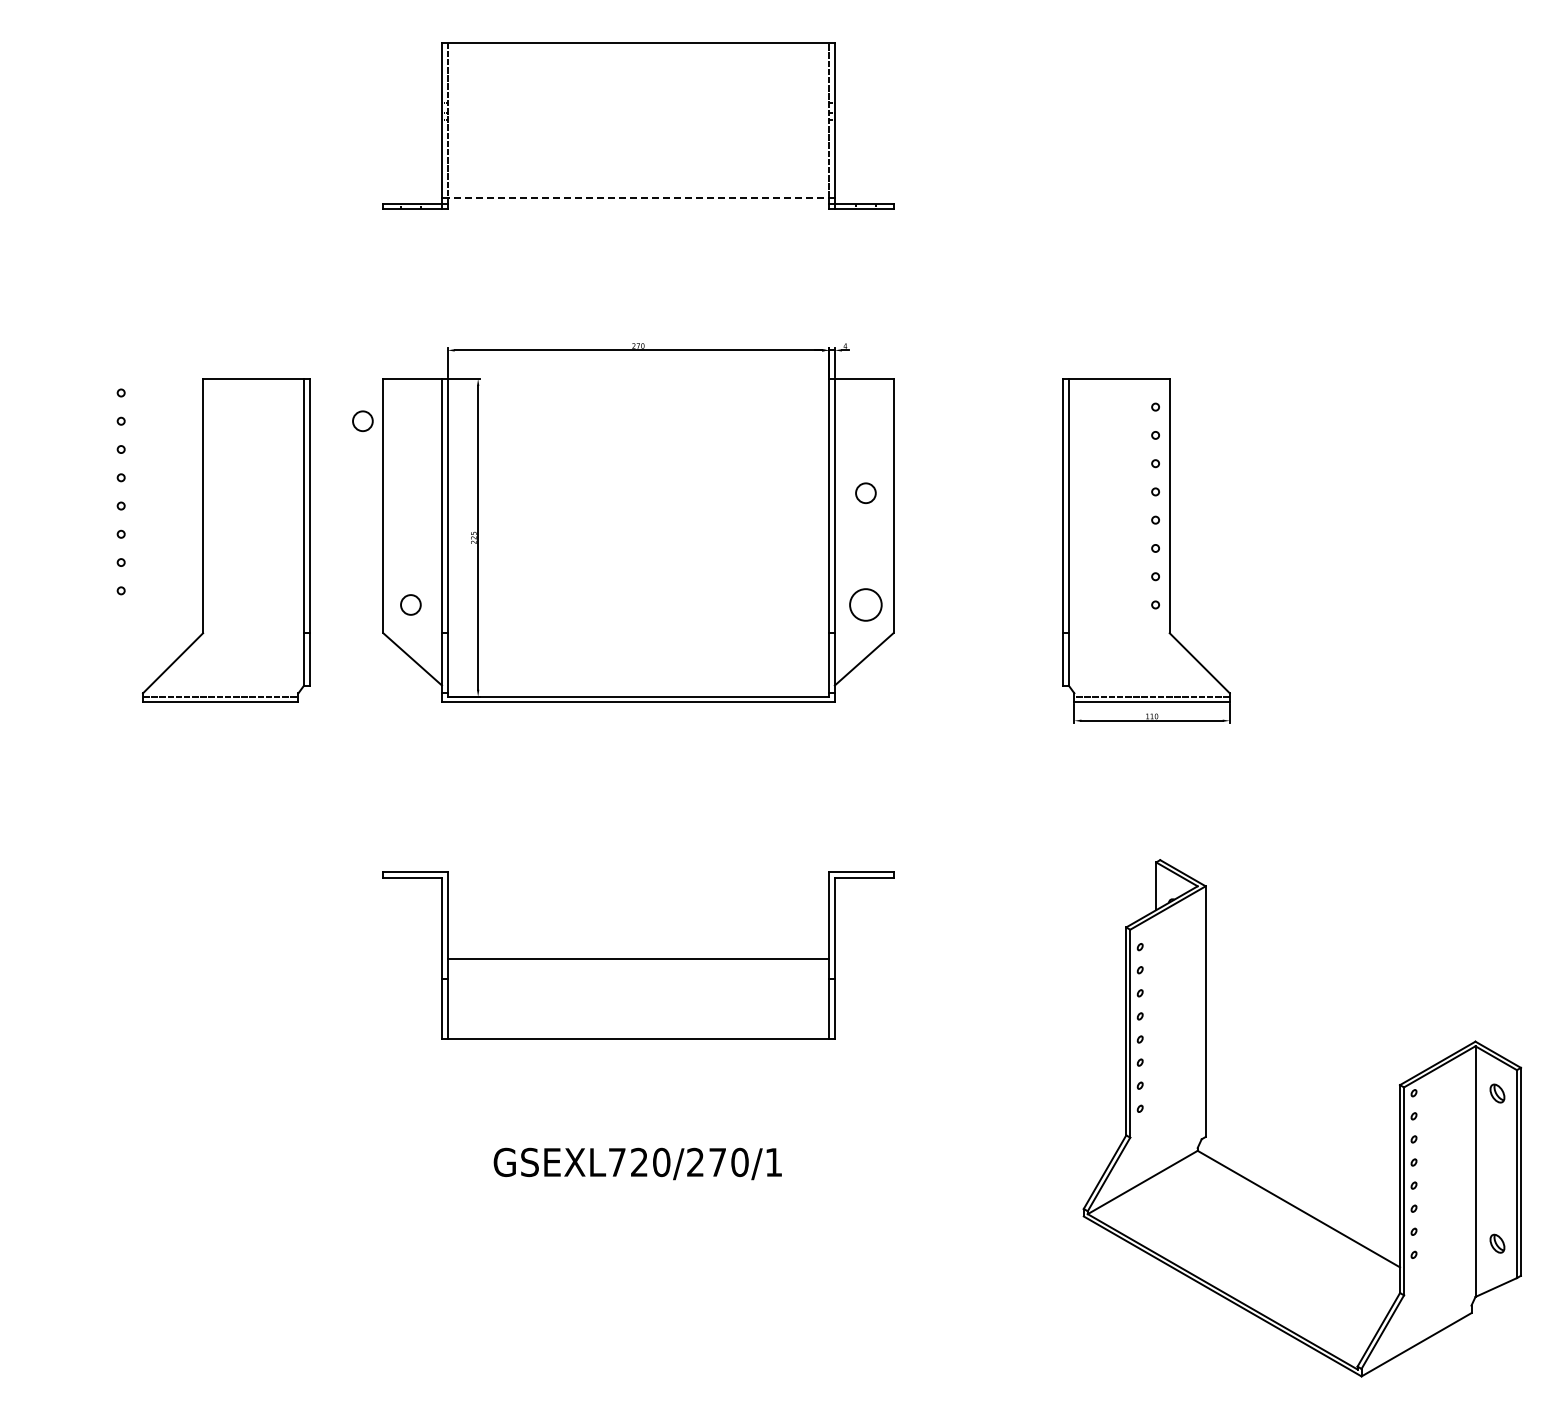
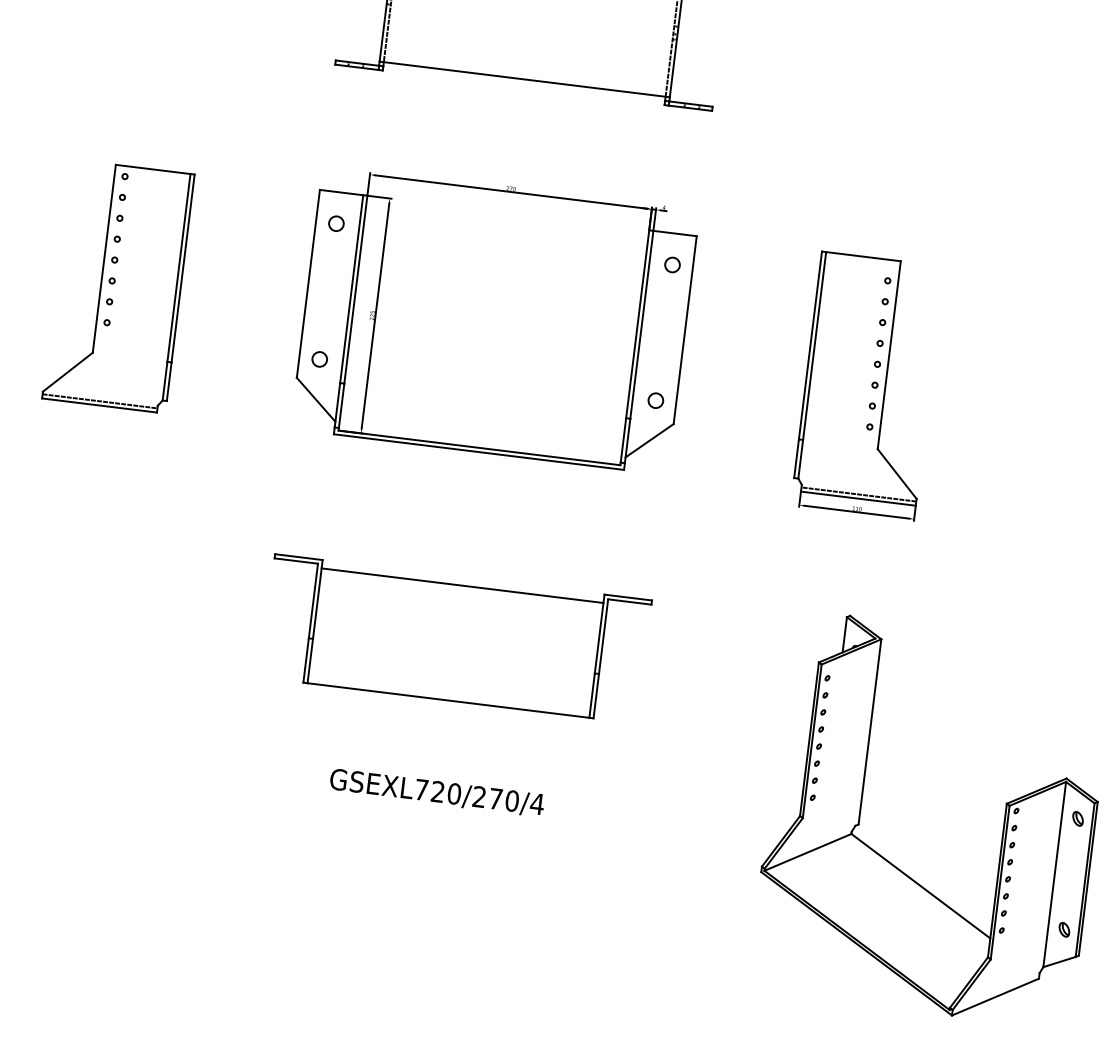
line: (637, 198) -> (524, 79), dashed -> solid
circle: (362, 420) -> (336, 223), moved
circle: (865, 492) -> (672, 264), moved
part: (226, 540) -> (118, 286), moved
circle: (865, 604) -> (655, 400), size x0.62
line: (638, 959) -> (462, 585), moved
text: (773, 1162) -> (537, 804), GSEXL720/270/1 -> GSEXL720/270/4

